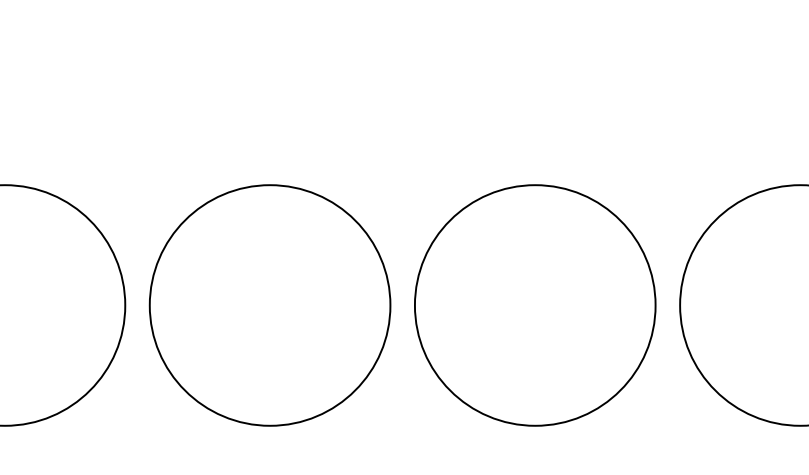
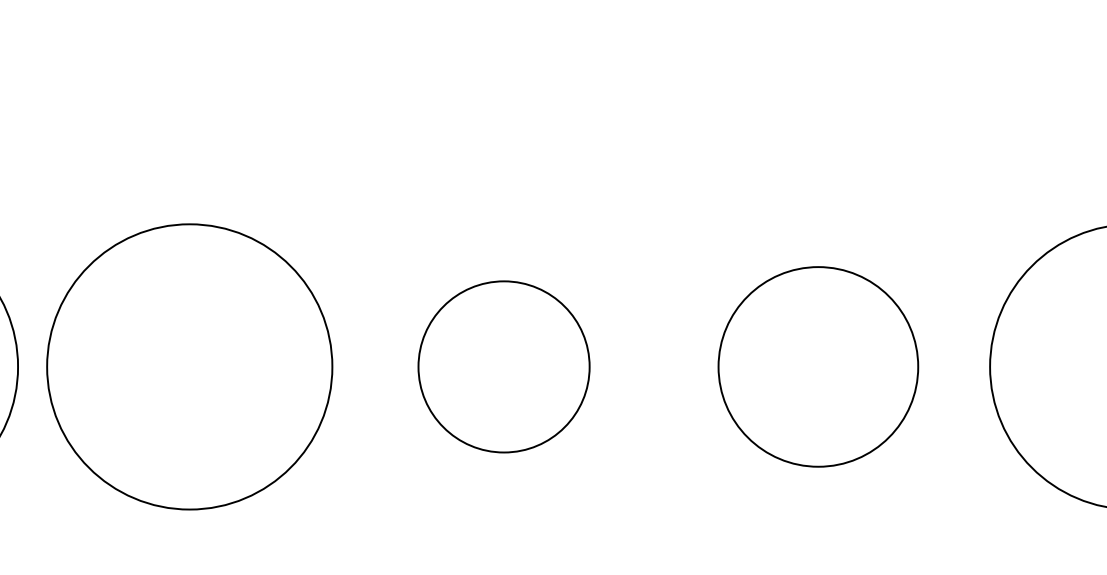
circle: (269, 305) -> (503, 366), size x0.6
circle: (535, 305) -> (818, 366), size x0.7

